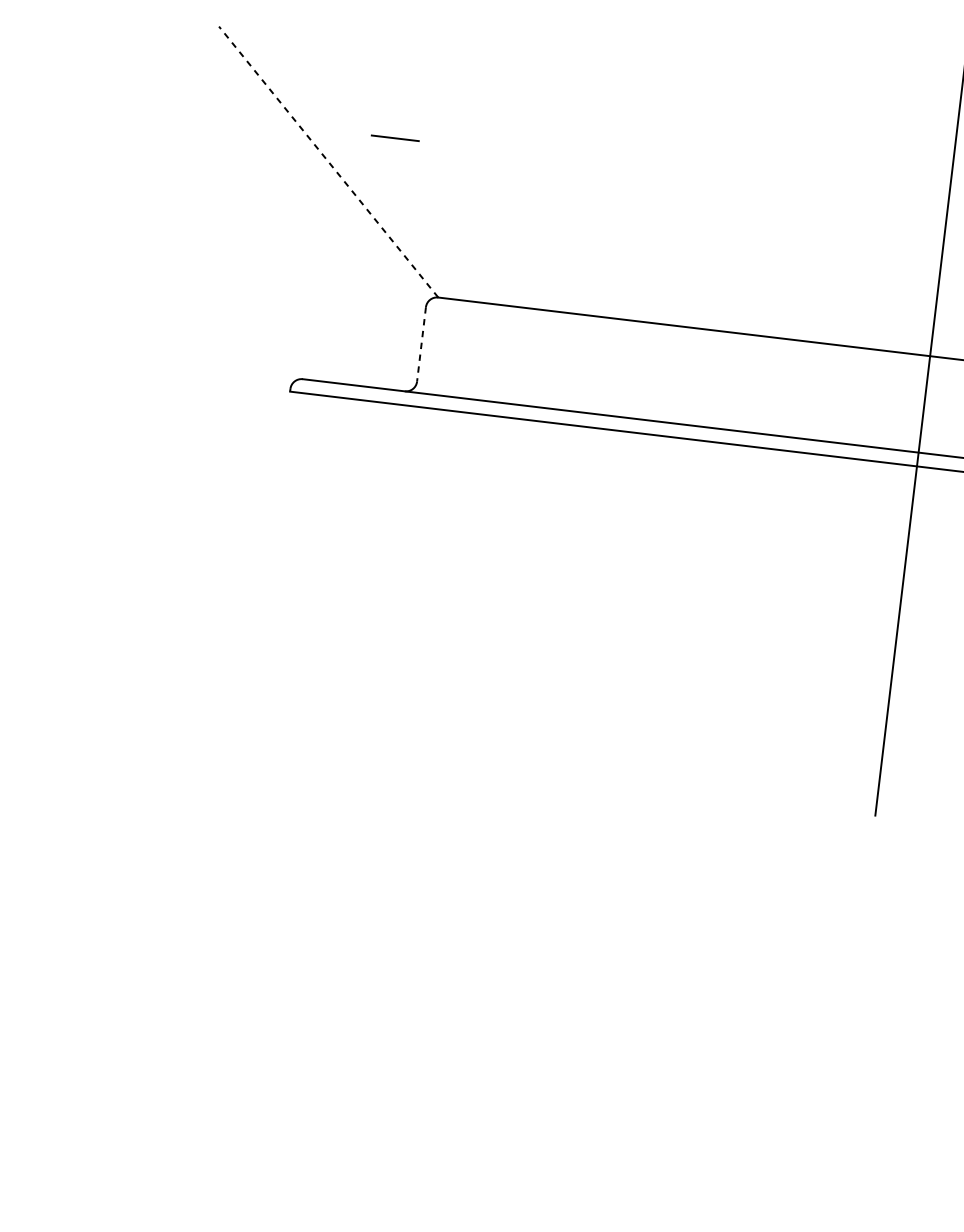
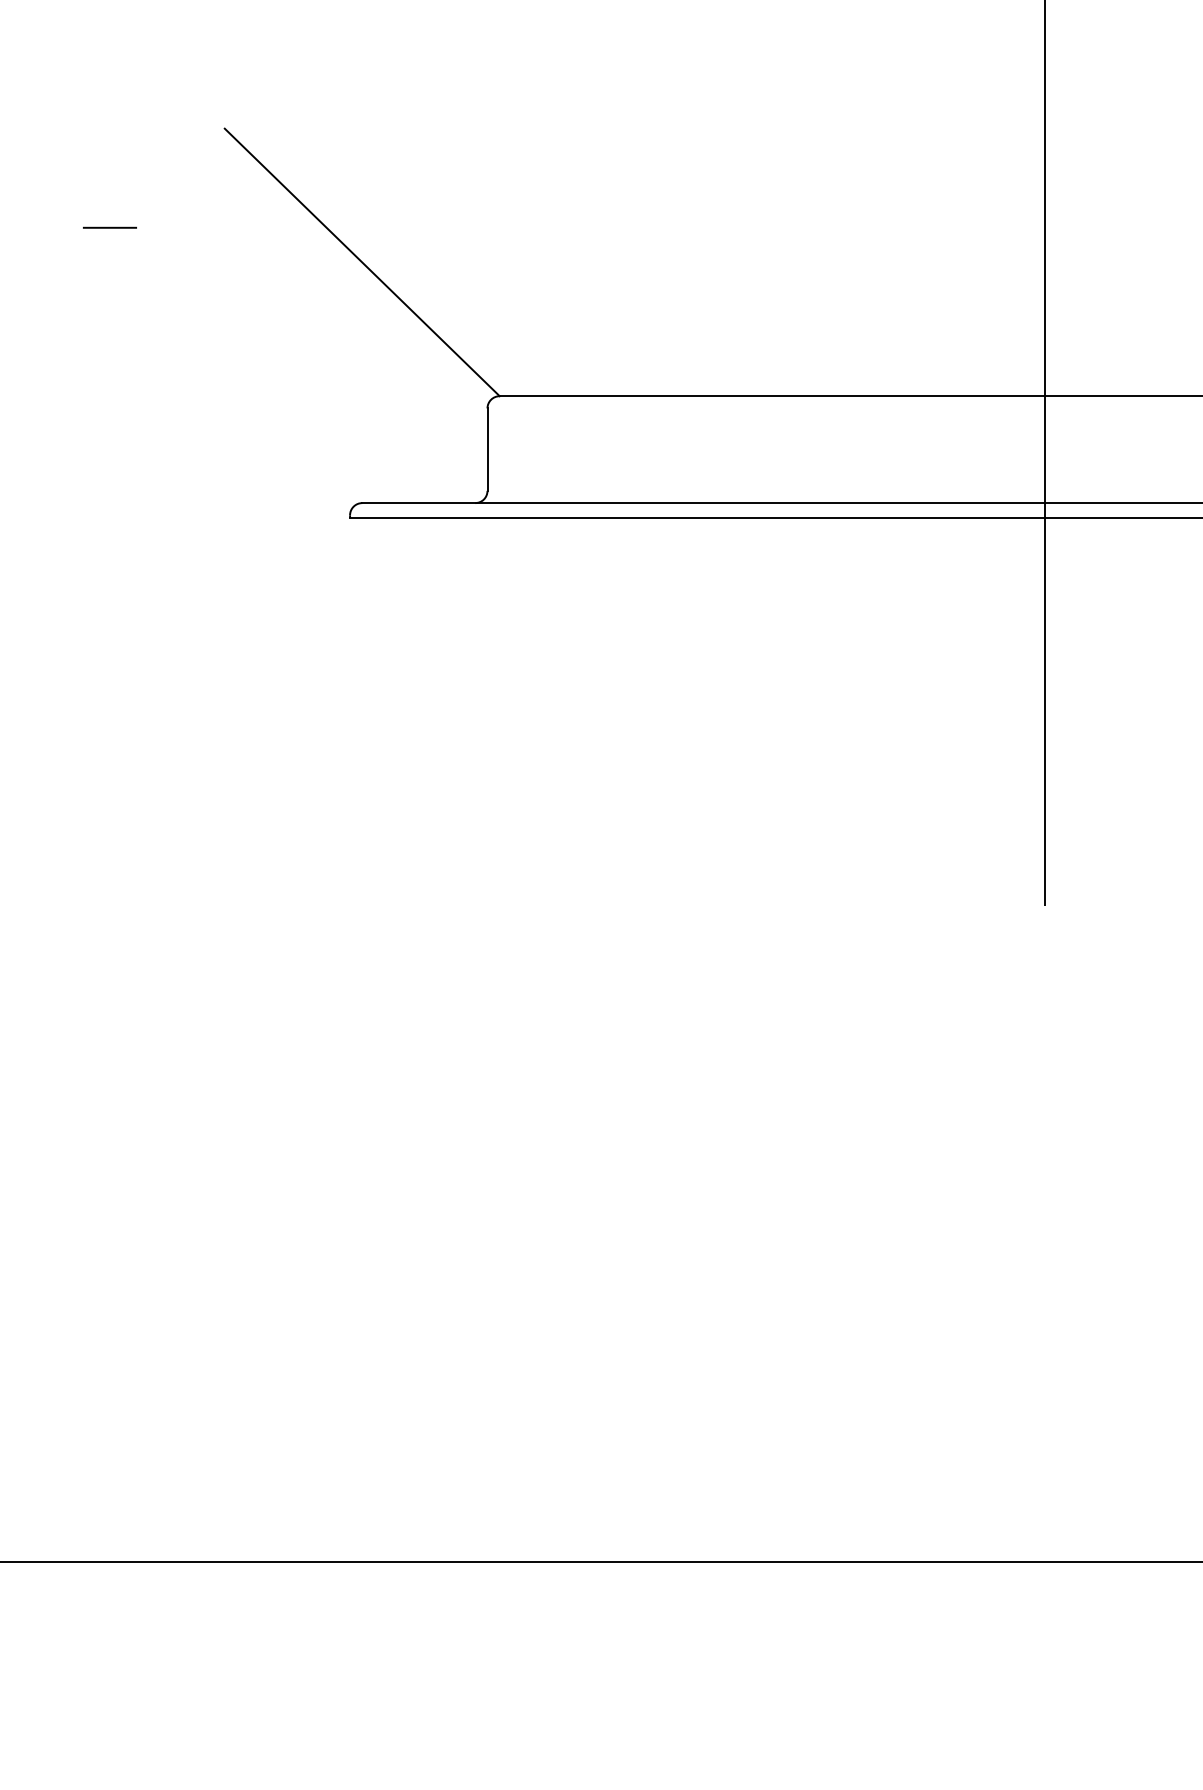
line: (394, 137) -> (109, 227), moved
line: (328, 162) -> (362, 262), dashed -> solid
line: (421, 345) -> (487, 450), dashed -> solid

